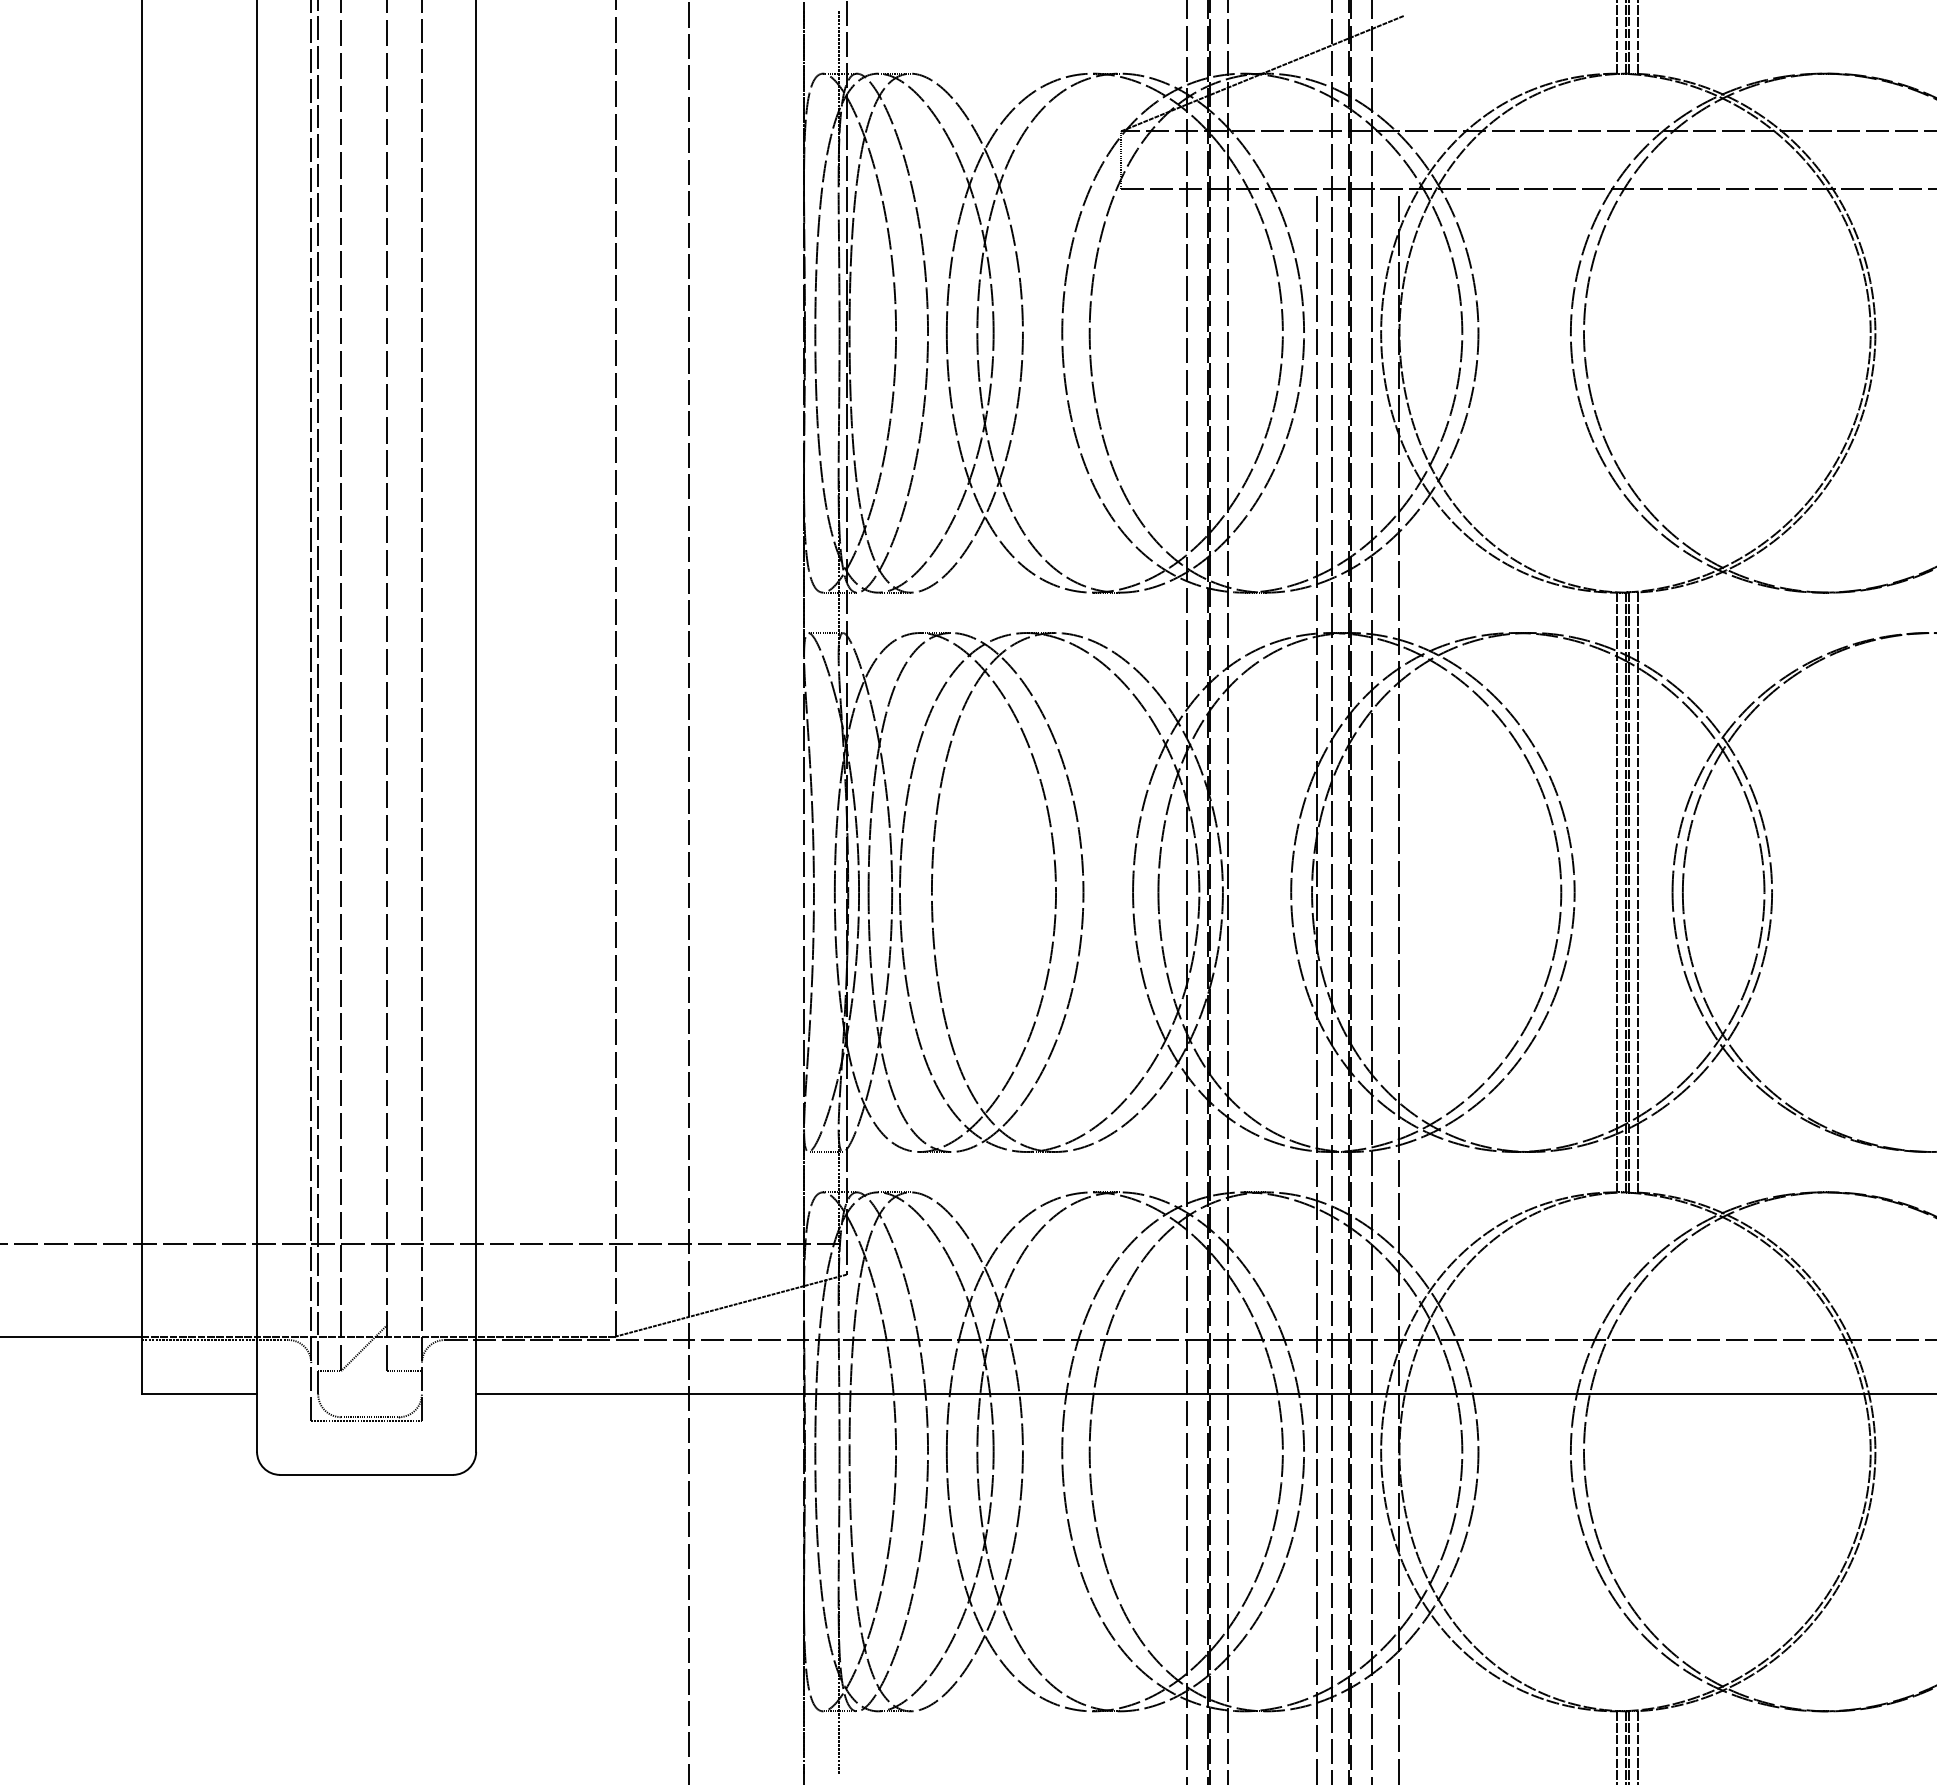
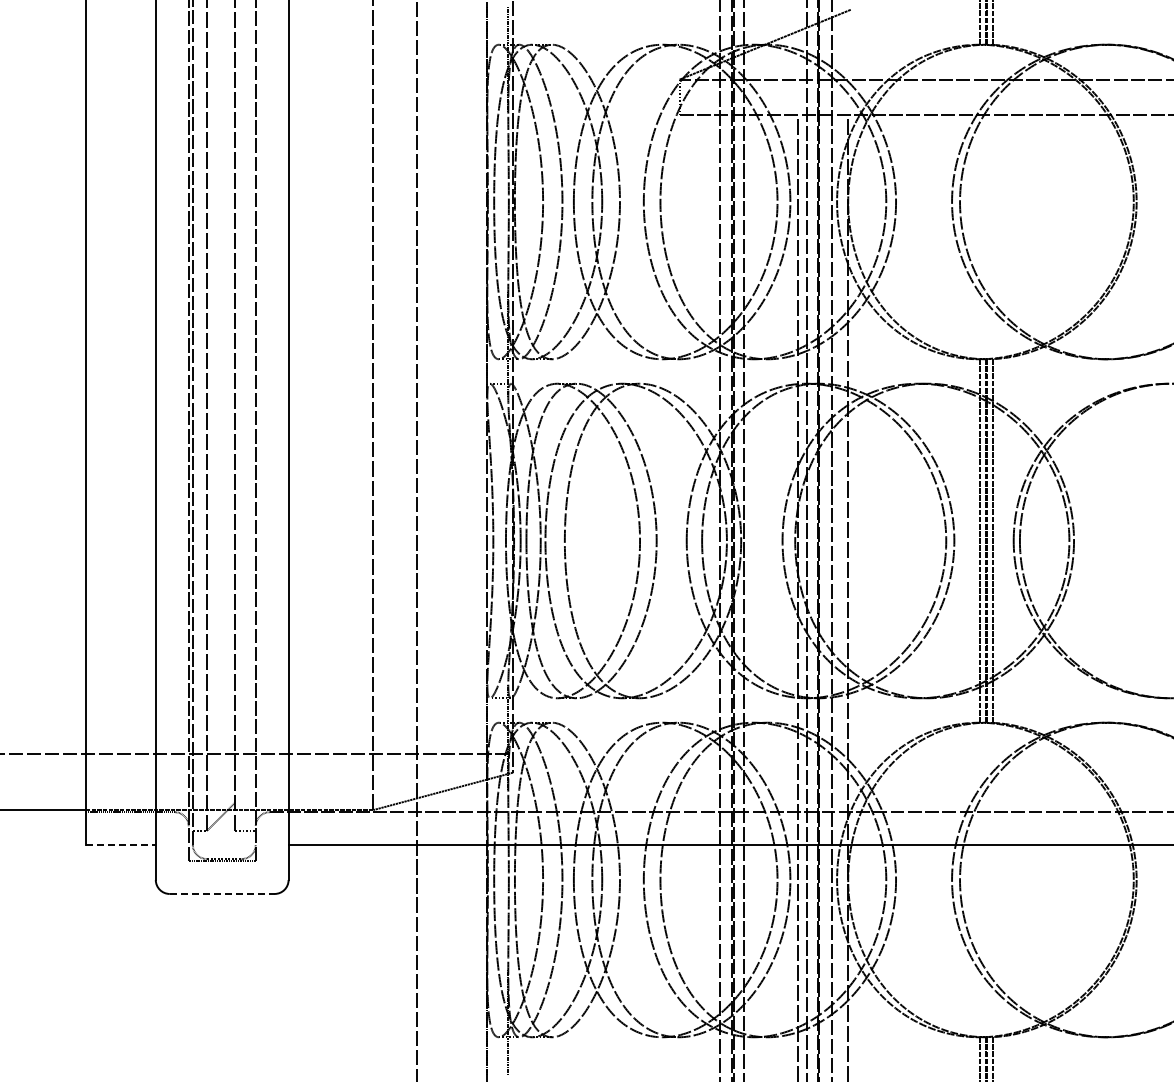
line: (198, 1394) -> (120, 845), solid -> dashed
line: (367, 1474) -> (222, 893), solid -> dashed

